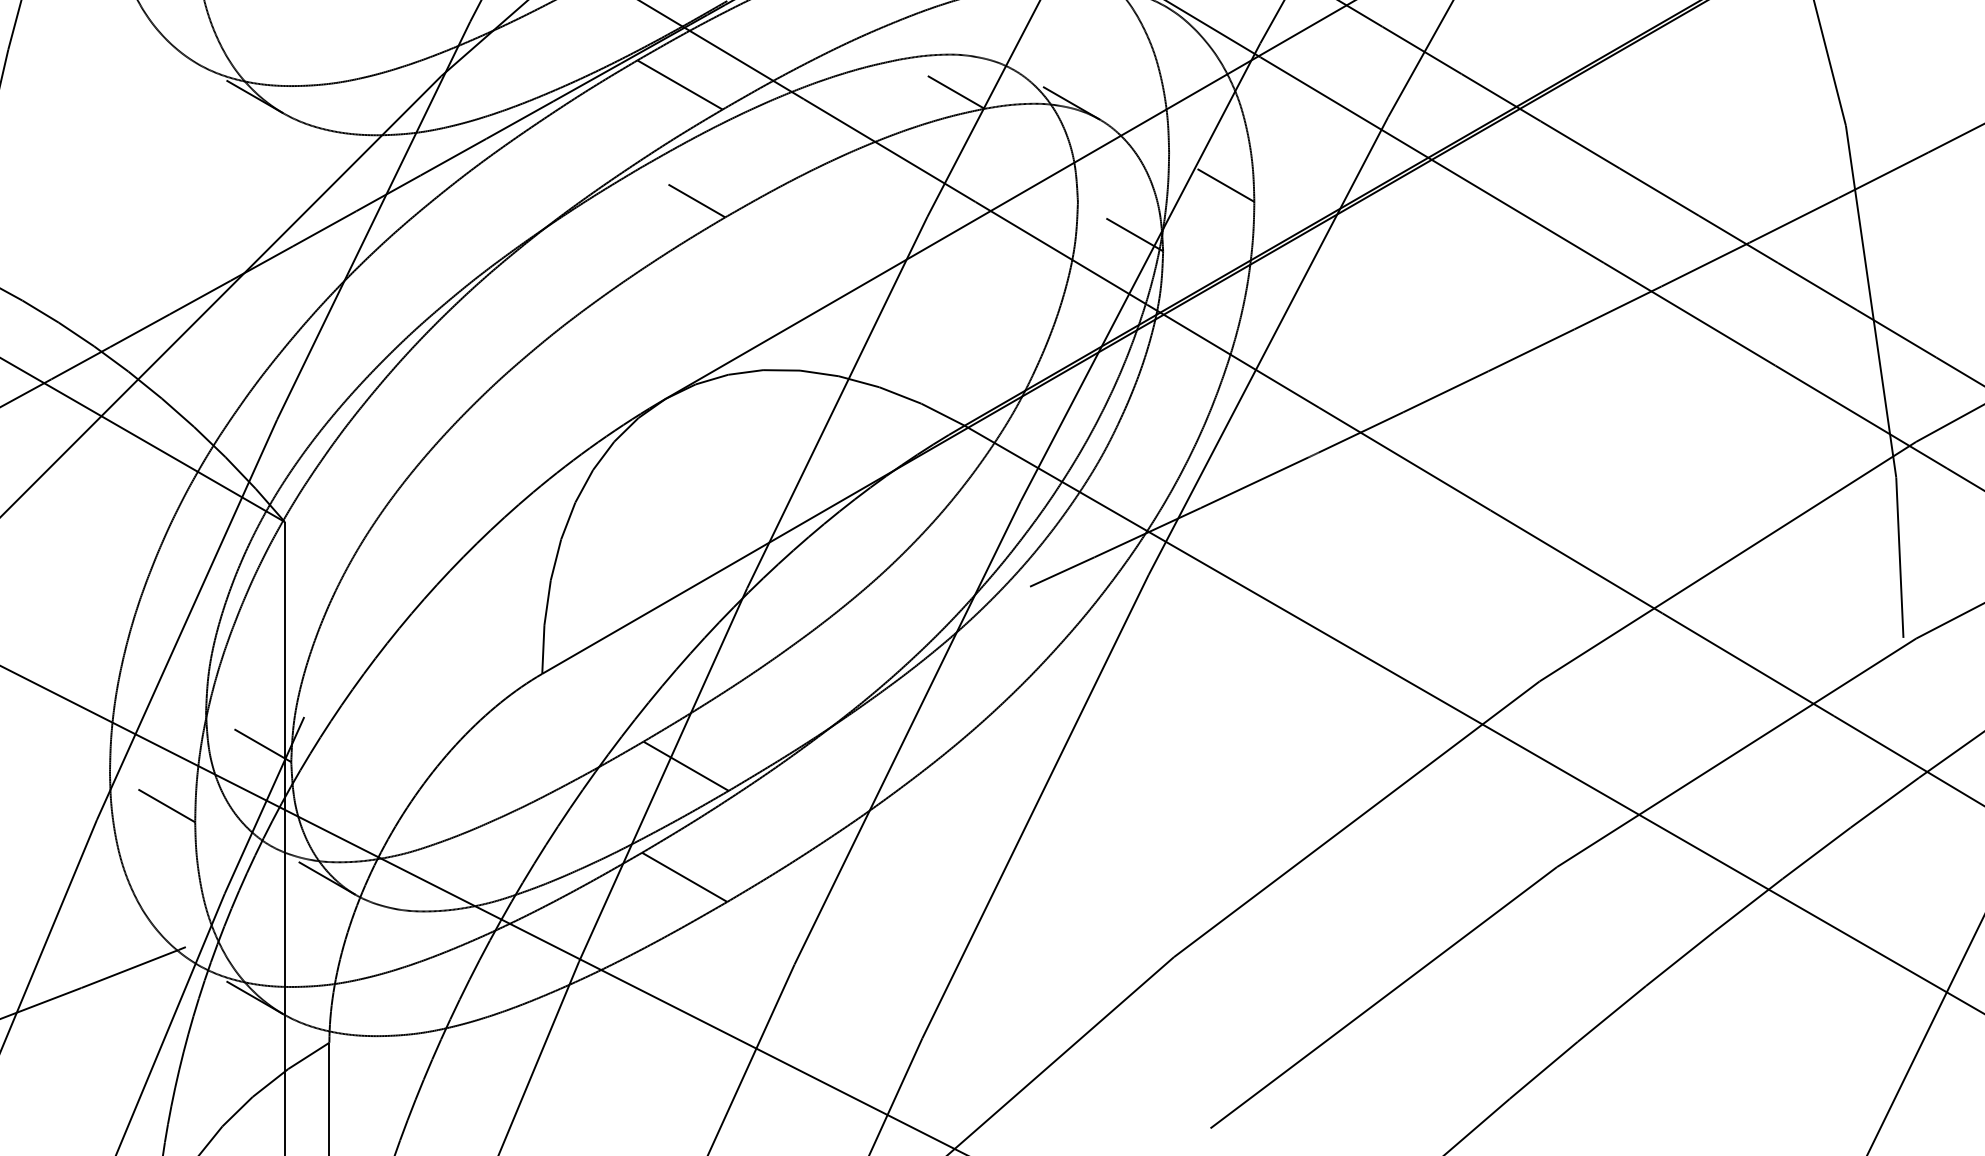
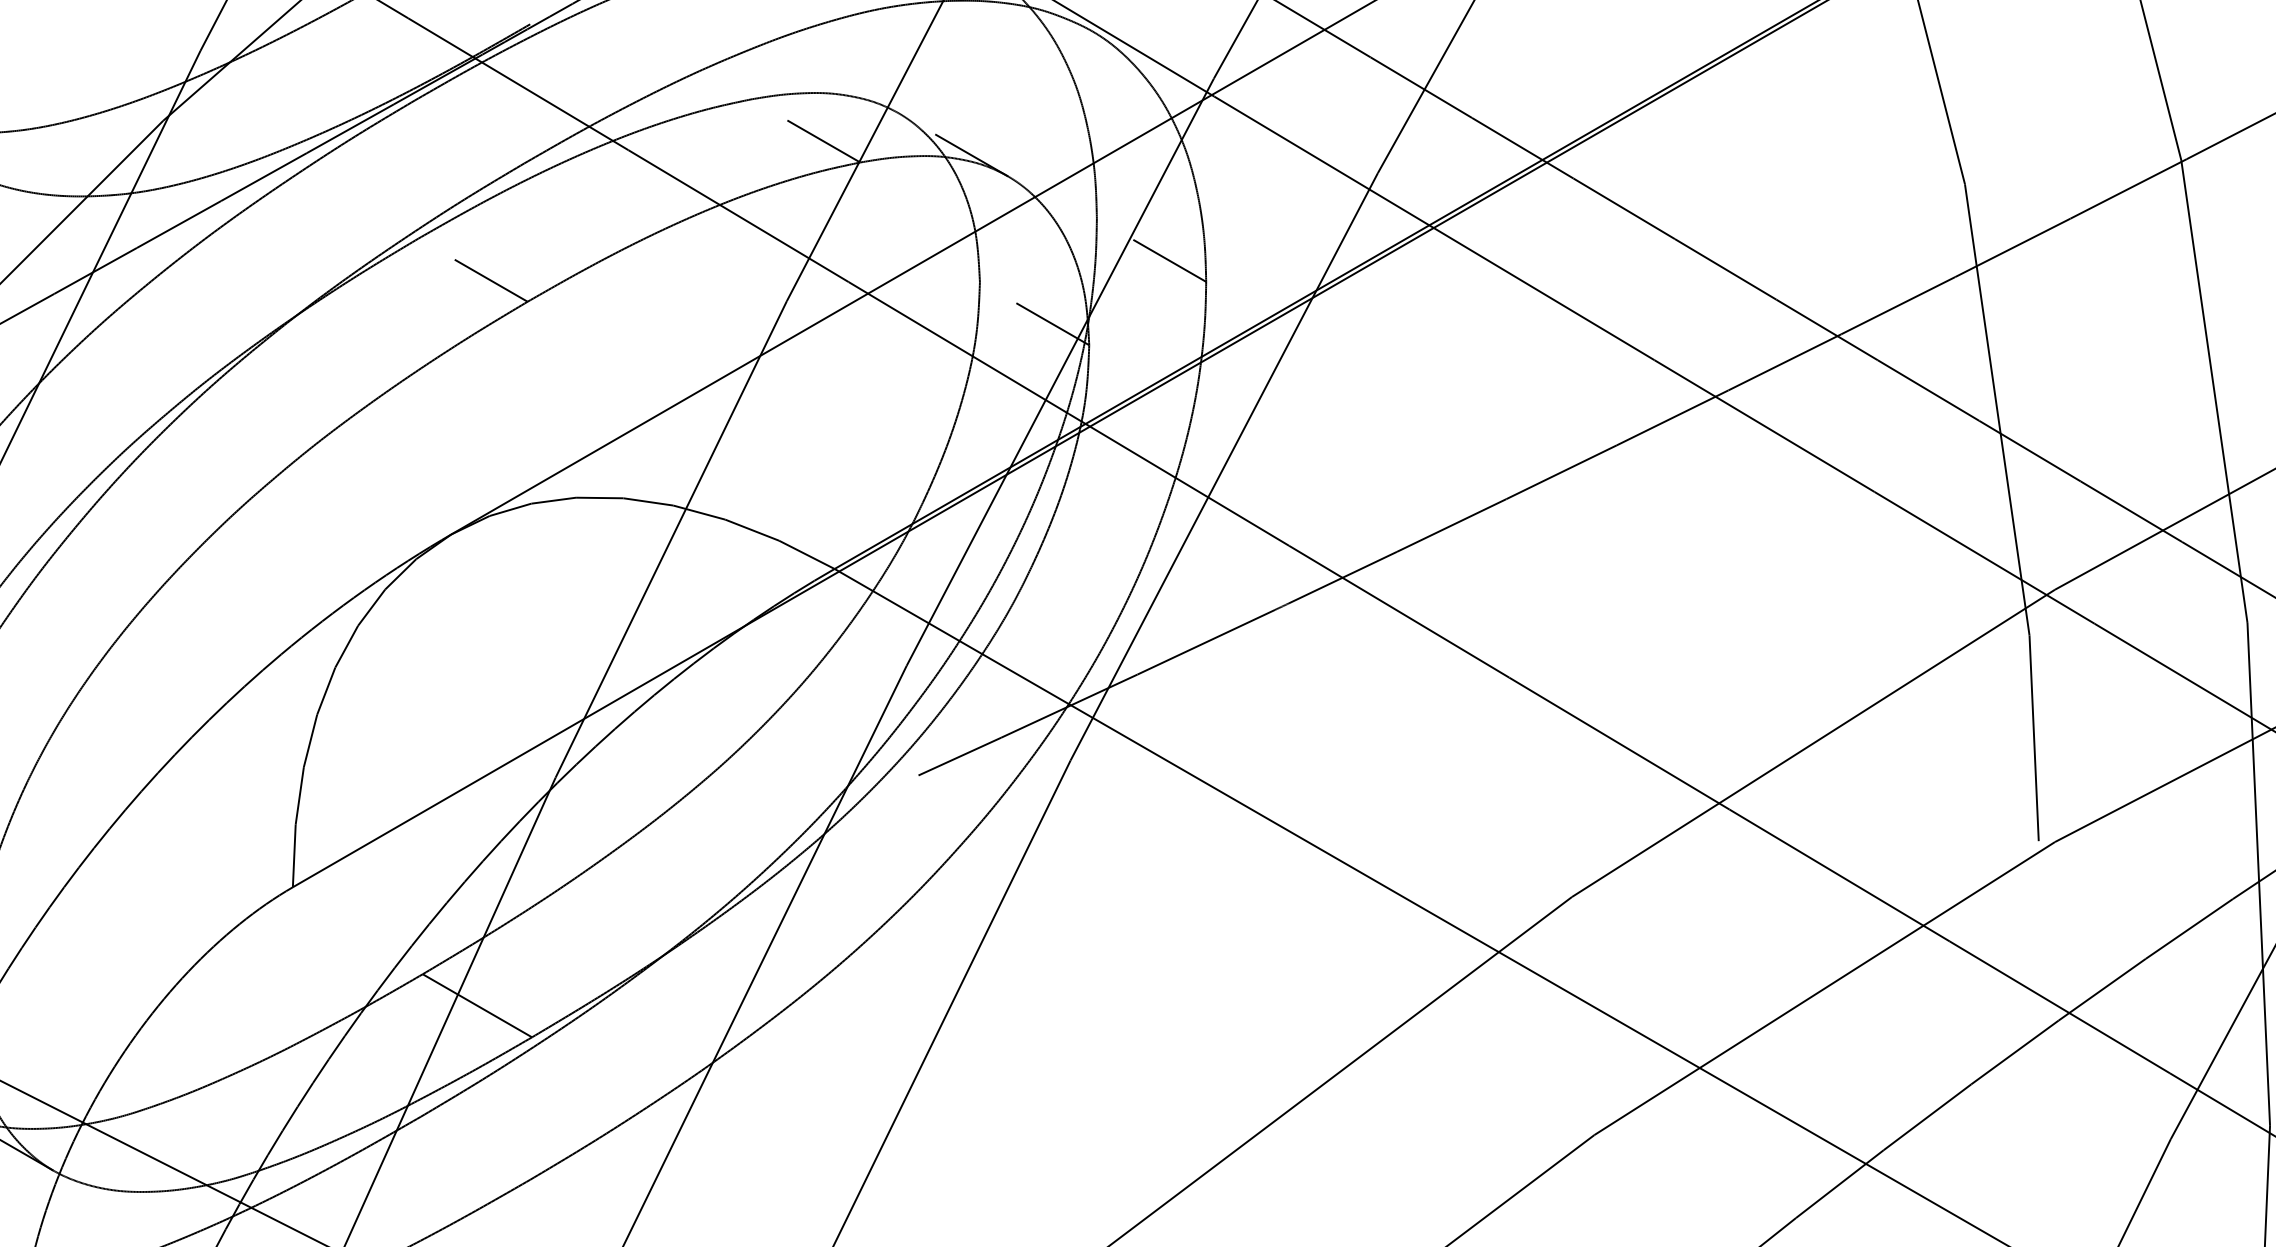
line: (679, 84) -> (468, 131), removed
line: (684, 876) -> (475, 1147), removed

